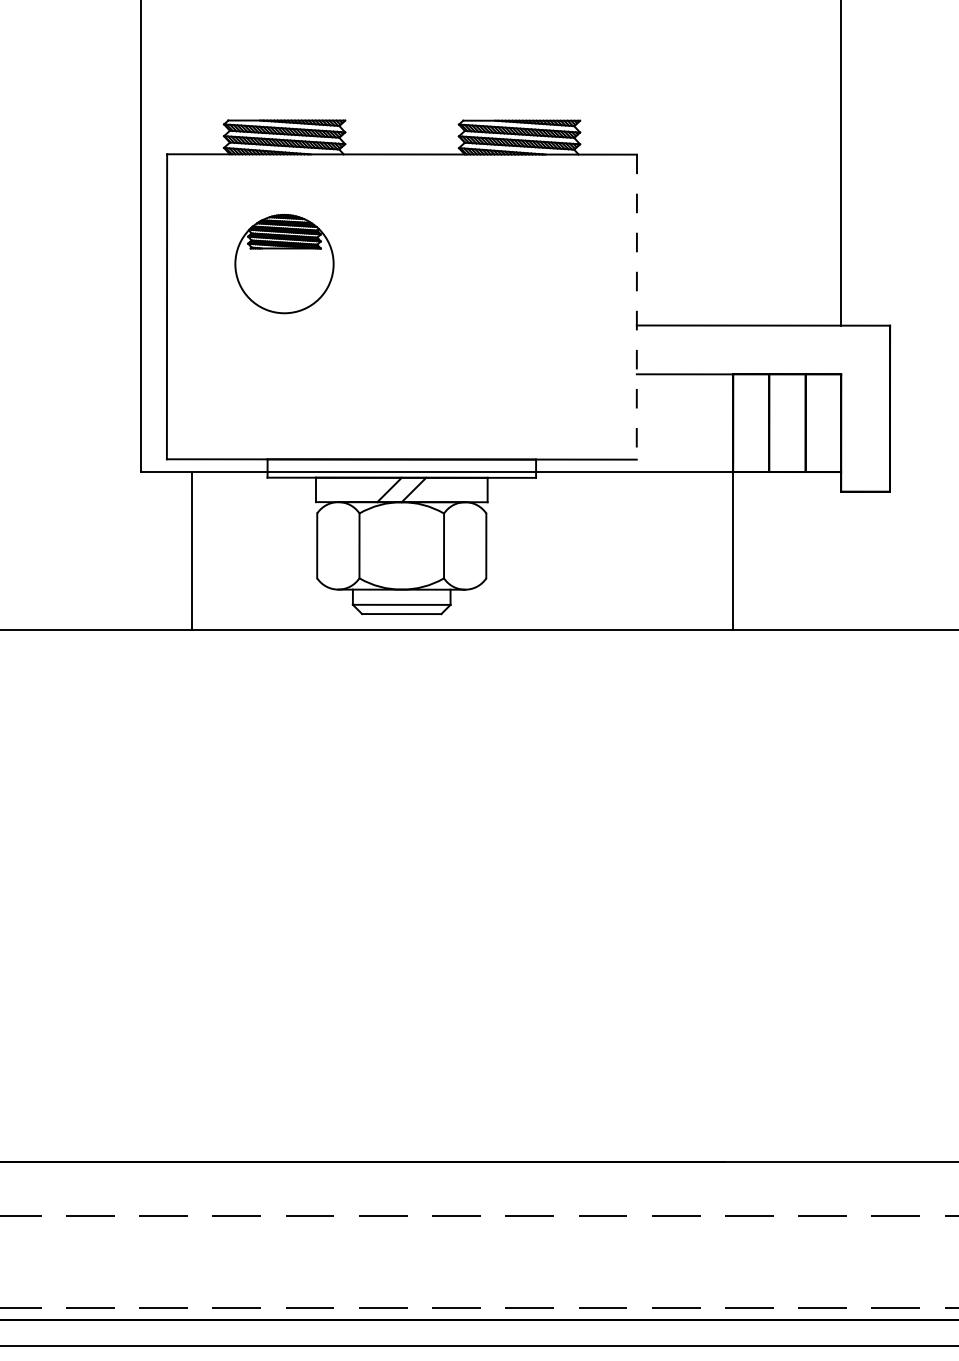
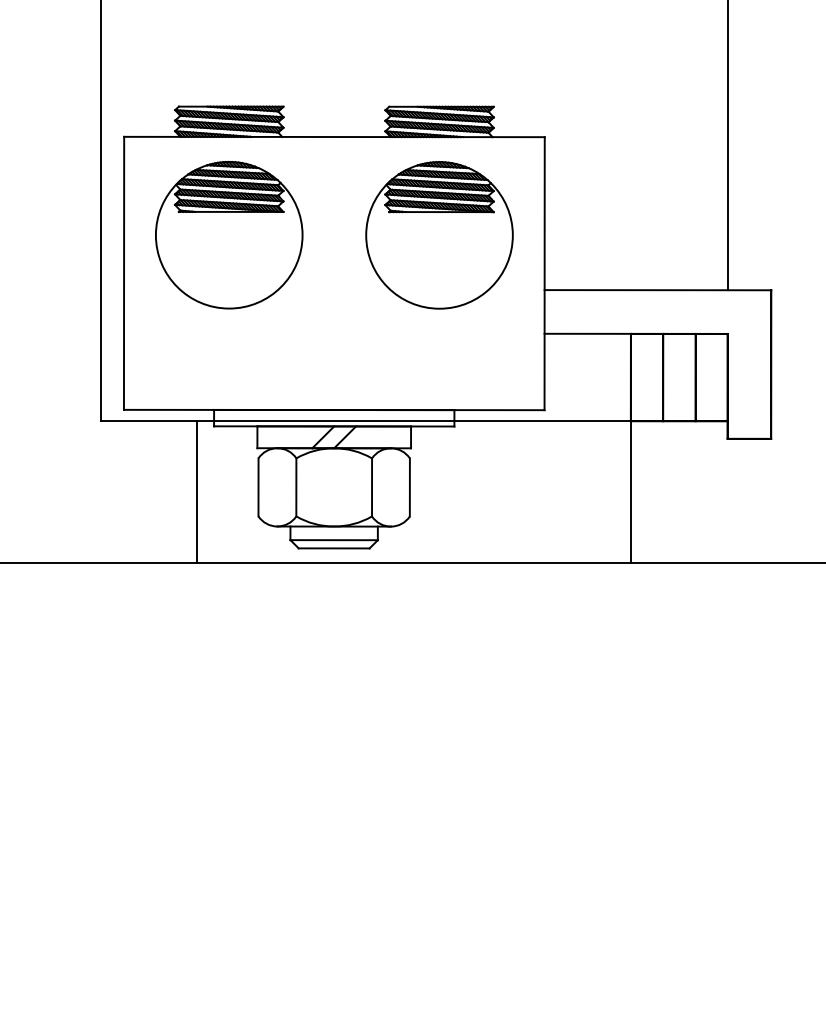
part: (284, 263) -> (229, 234), size x1.67
part: (519, 264) -> (439, 235), added
line: (636, 307) -> (544, 274), dashed -> solid
line: (192, 551) -> (197, 492), moved

